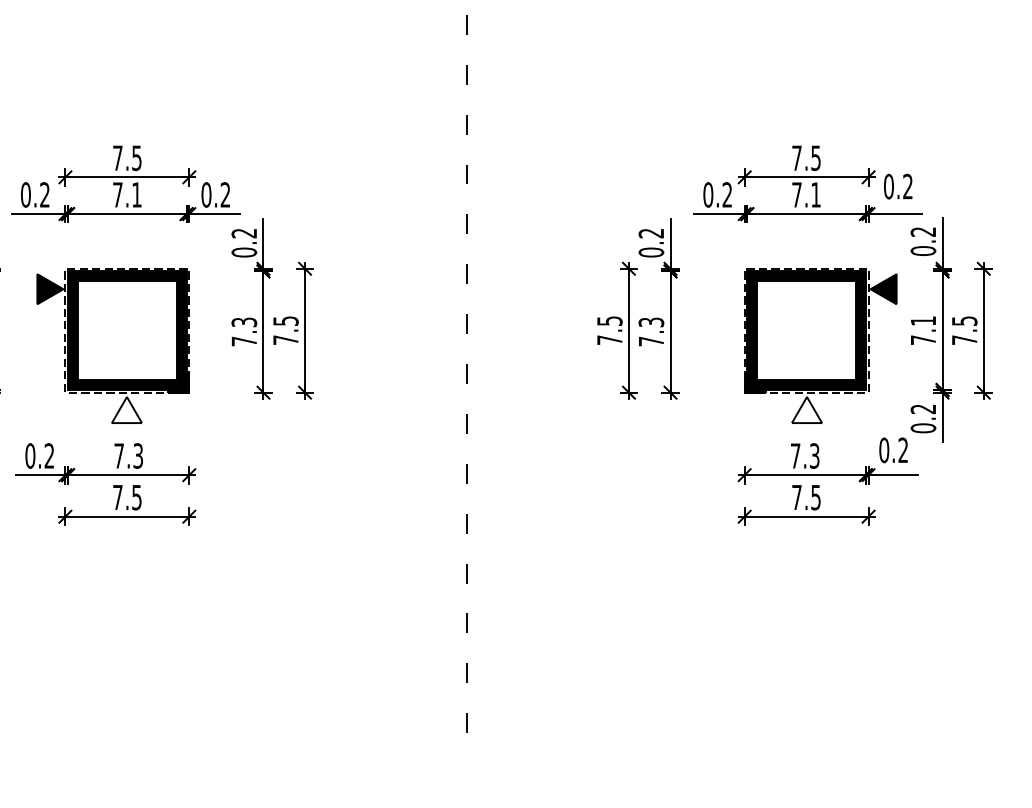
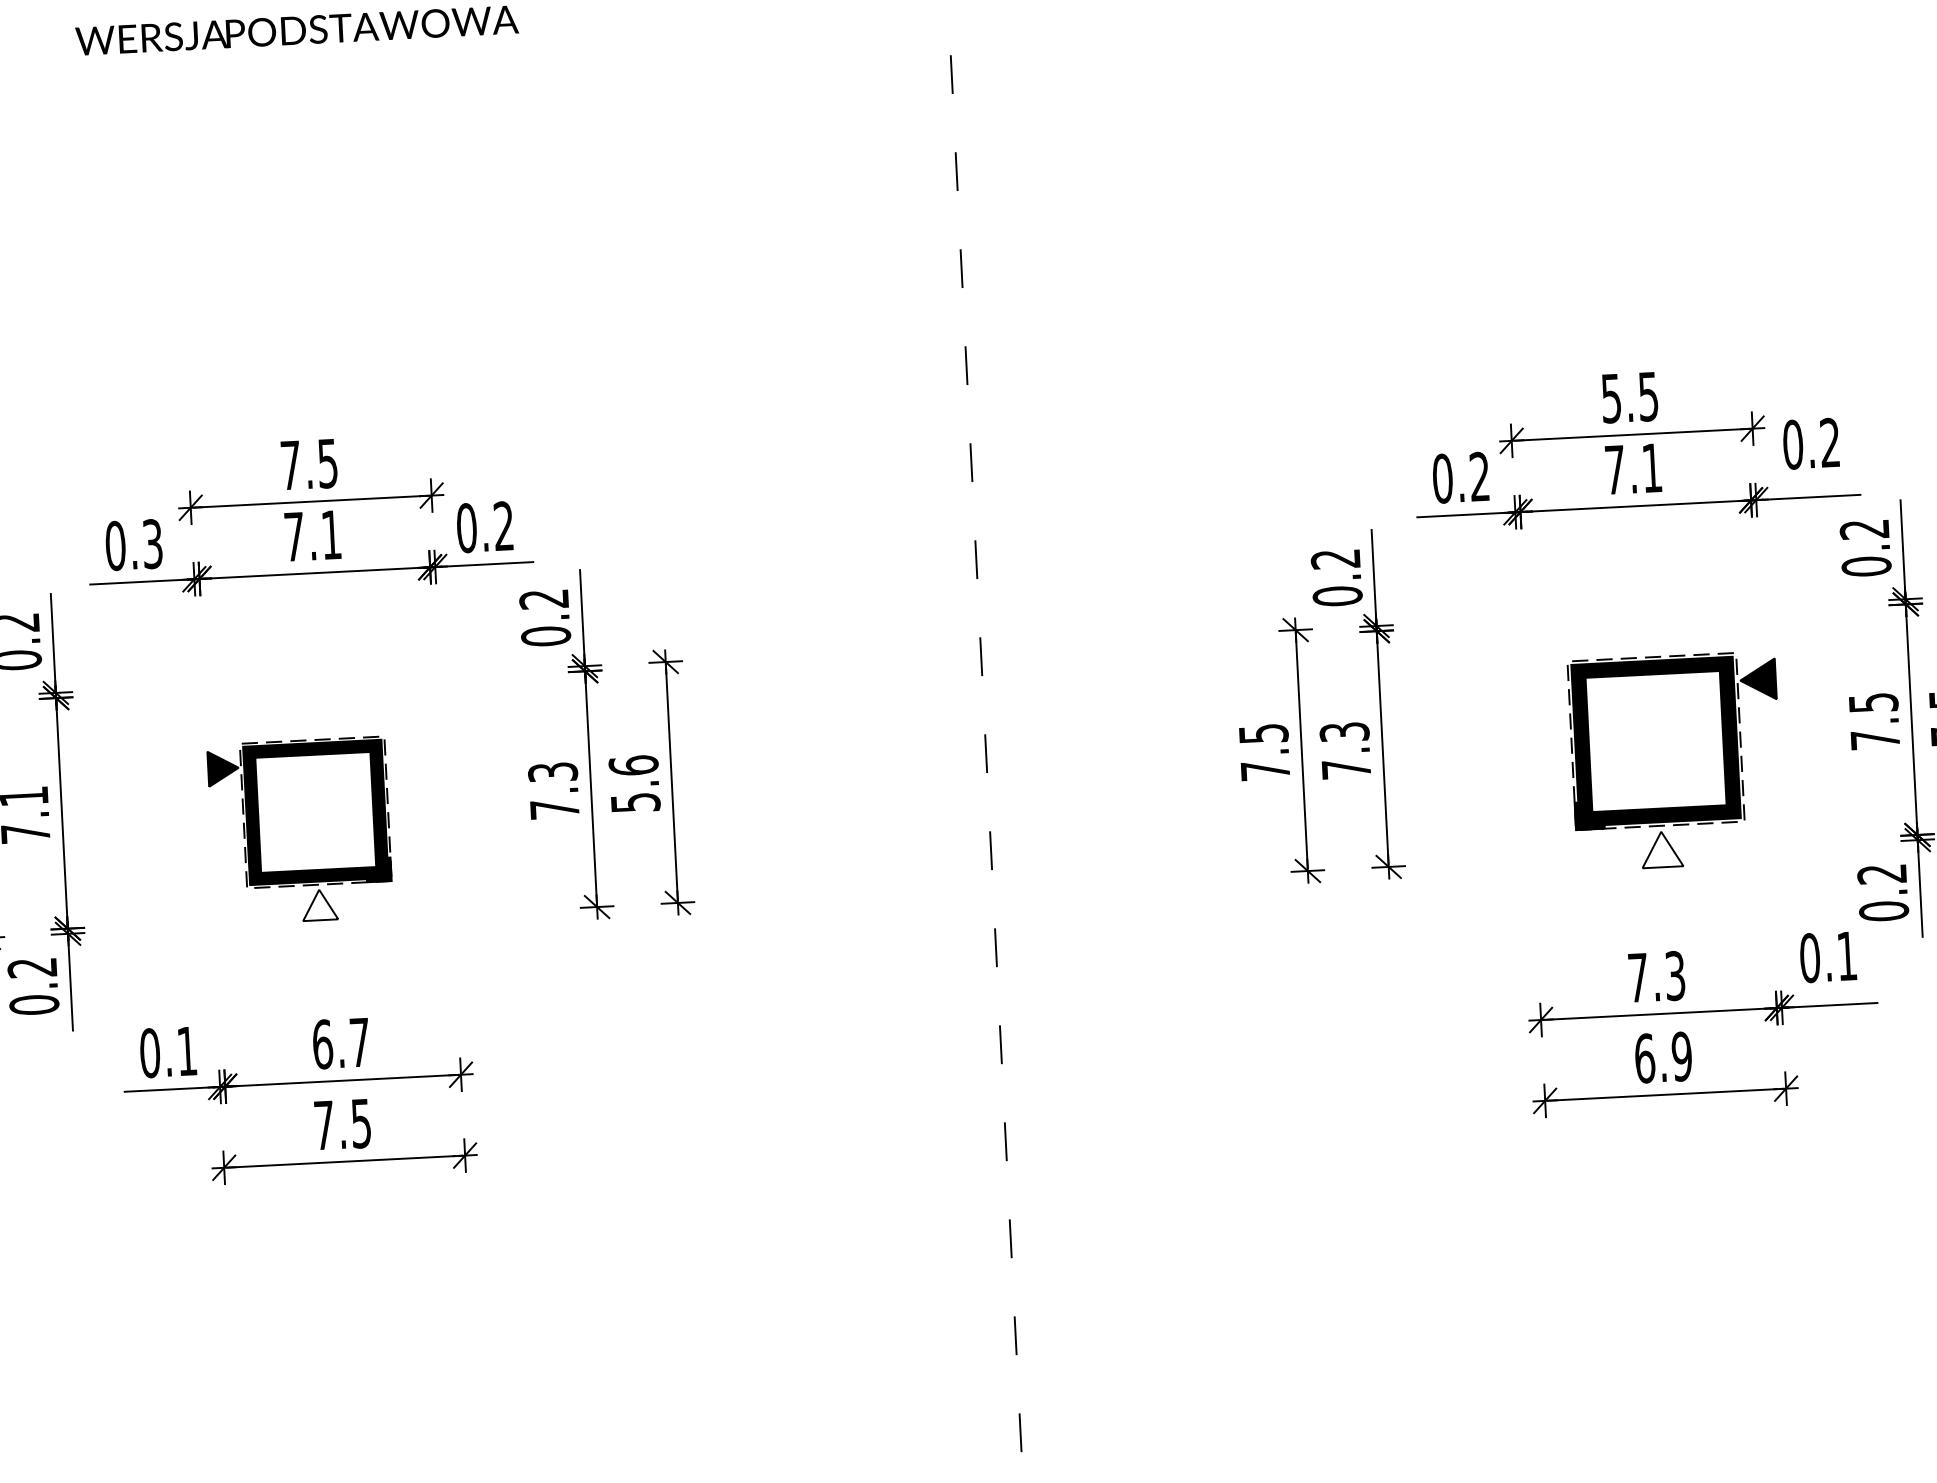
text: (796, 158) -> (1610, 399), 7.5 -> 5.5
text: (44, 194) -> (151, 543), 0.2 -> 0.3
text: (923, 320) -> (1873, 701), 7.1 -> 7.5
text: (285, 330) -> (633, 783), 7.5 -> 5.6
part: (112, 345) -> (298, 830), size x0.6
part: (820, 345) -> (1675, 760), size x0.7
text: (902, 449) -> (1845, 954), 0.2 -> 0.1
text: (48, 455) -> (185, 1050), 0.2 -> 0.1
text: (128, 455) -> (340, 1042), 7.3 -> 6.7
text: (806, 497) -> (1663, 1057), 7.5 -> 6.9

